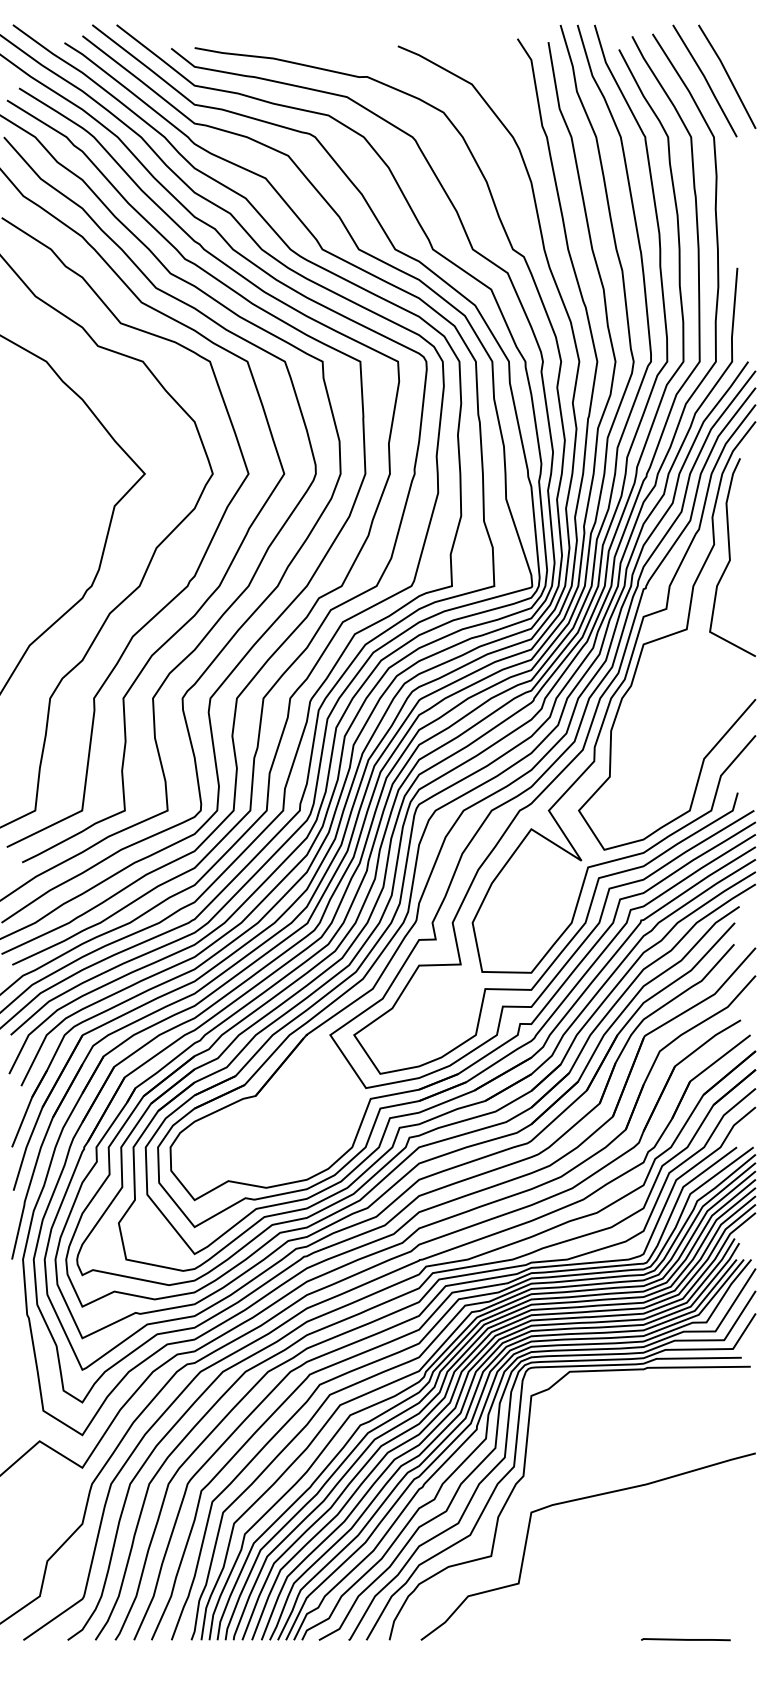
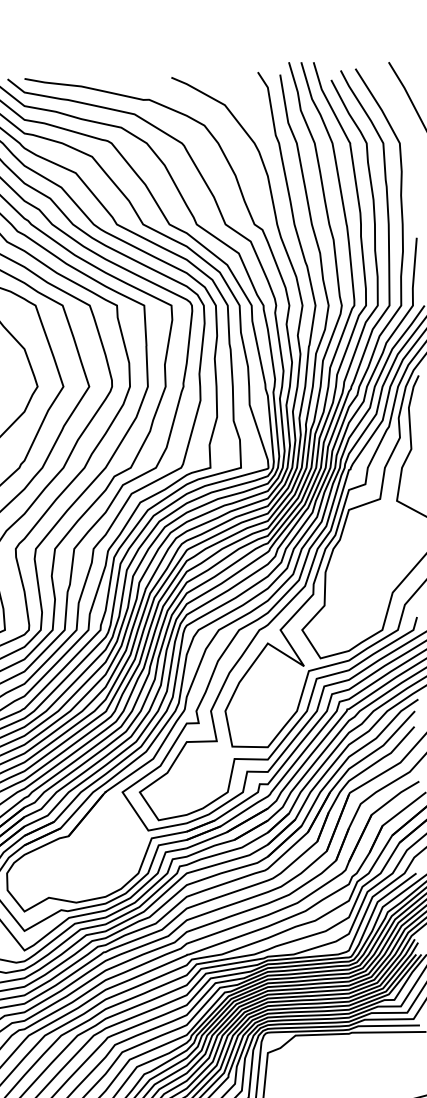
line: (704, 79) -> (392, 101), removed

